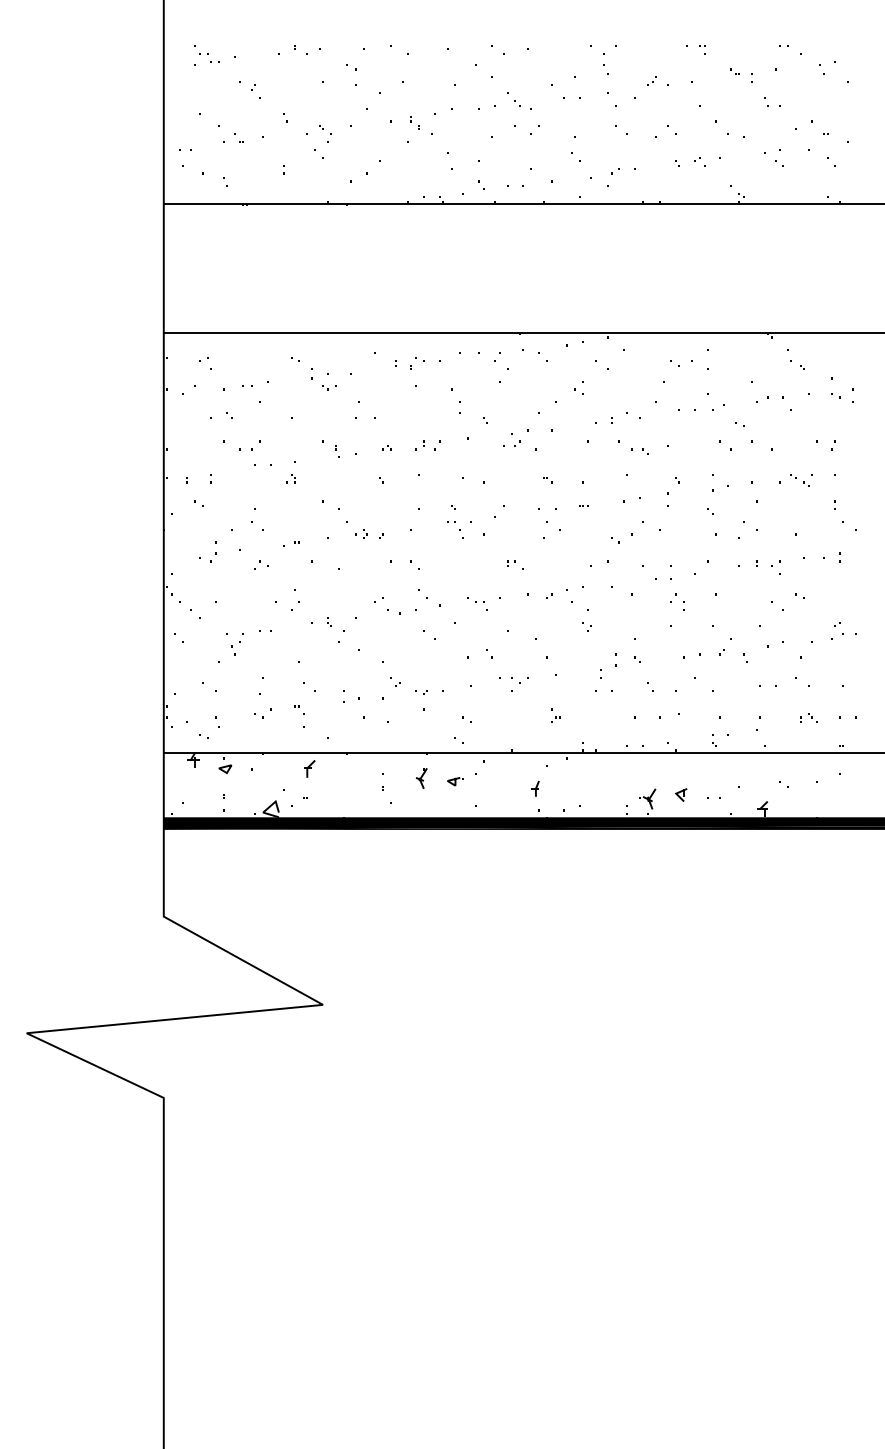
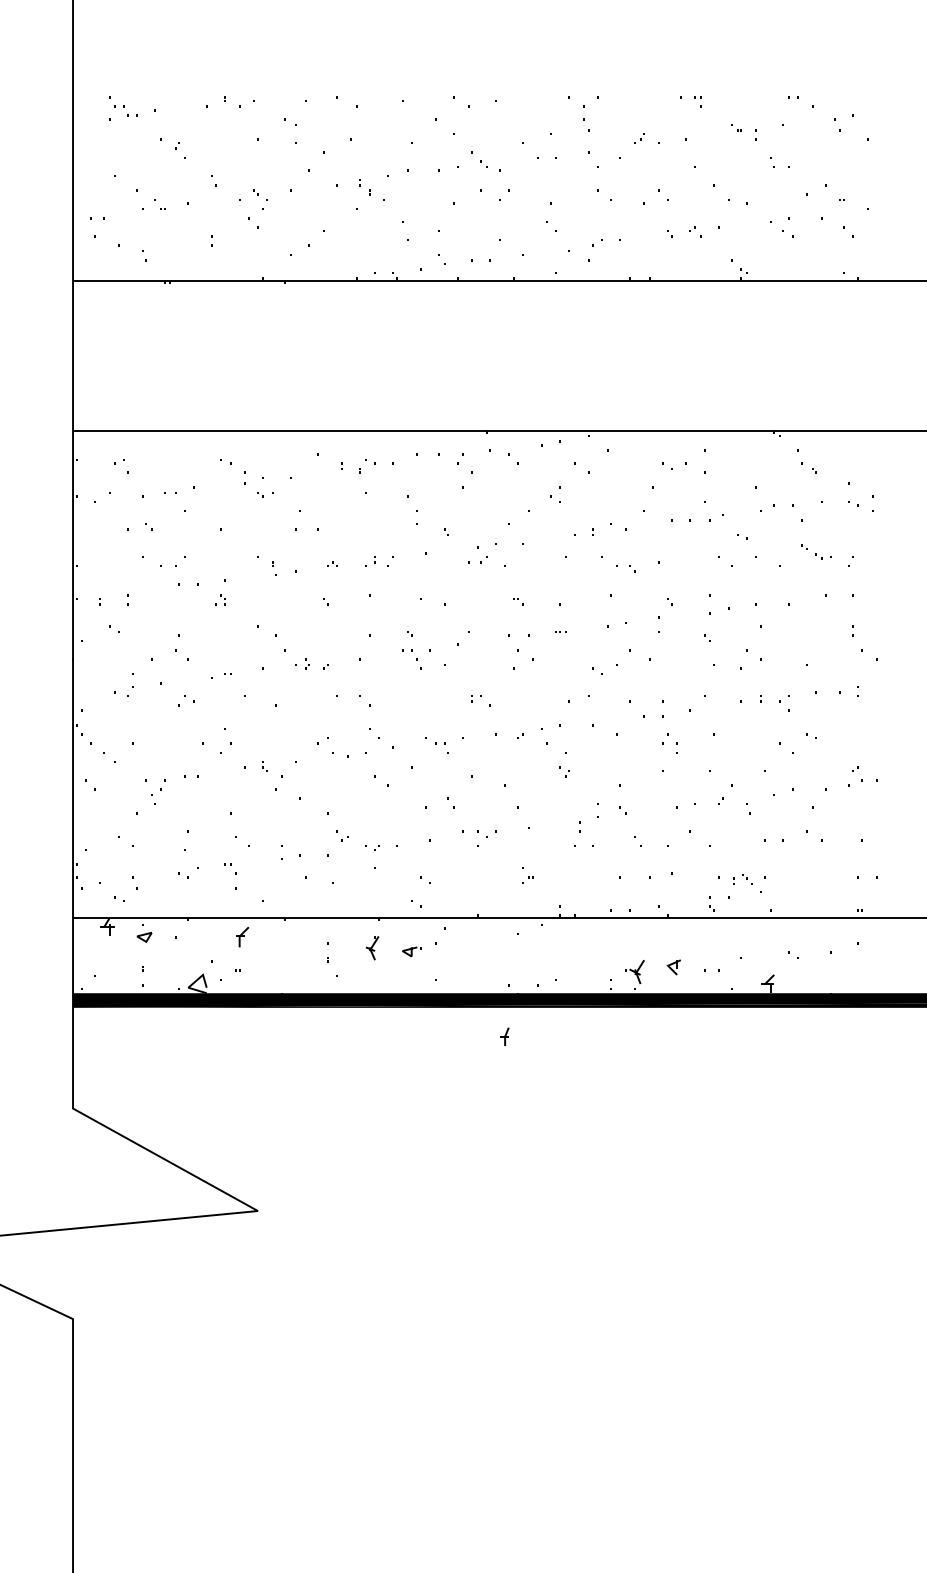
part: (799, 480) -> (811, 552), moved
part: (808, 717) -> (742, 878), moved
part: (535, 788) -> (504, 1036), moved

